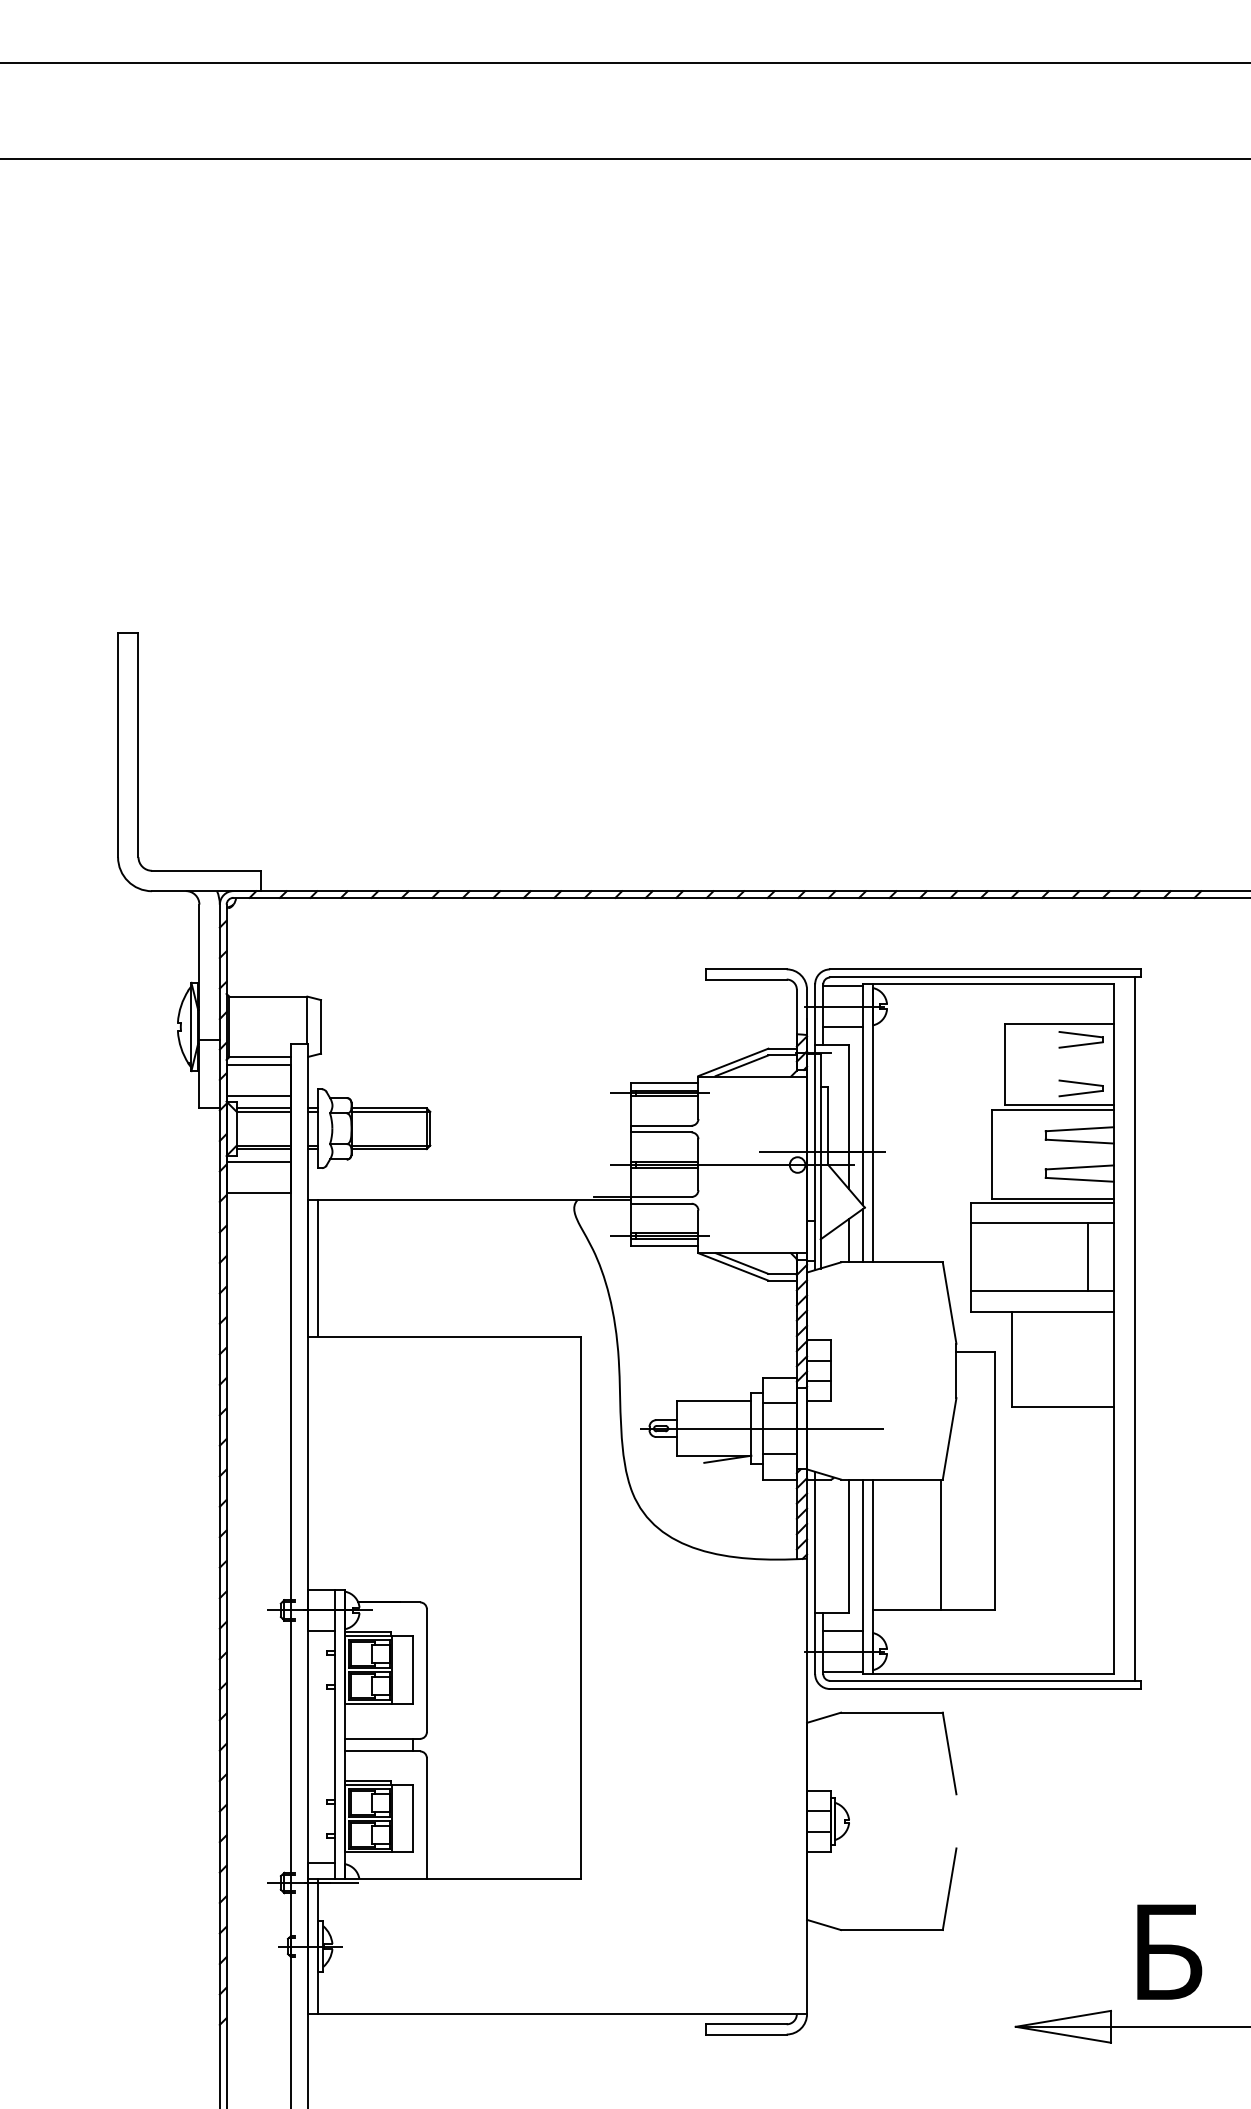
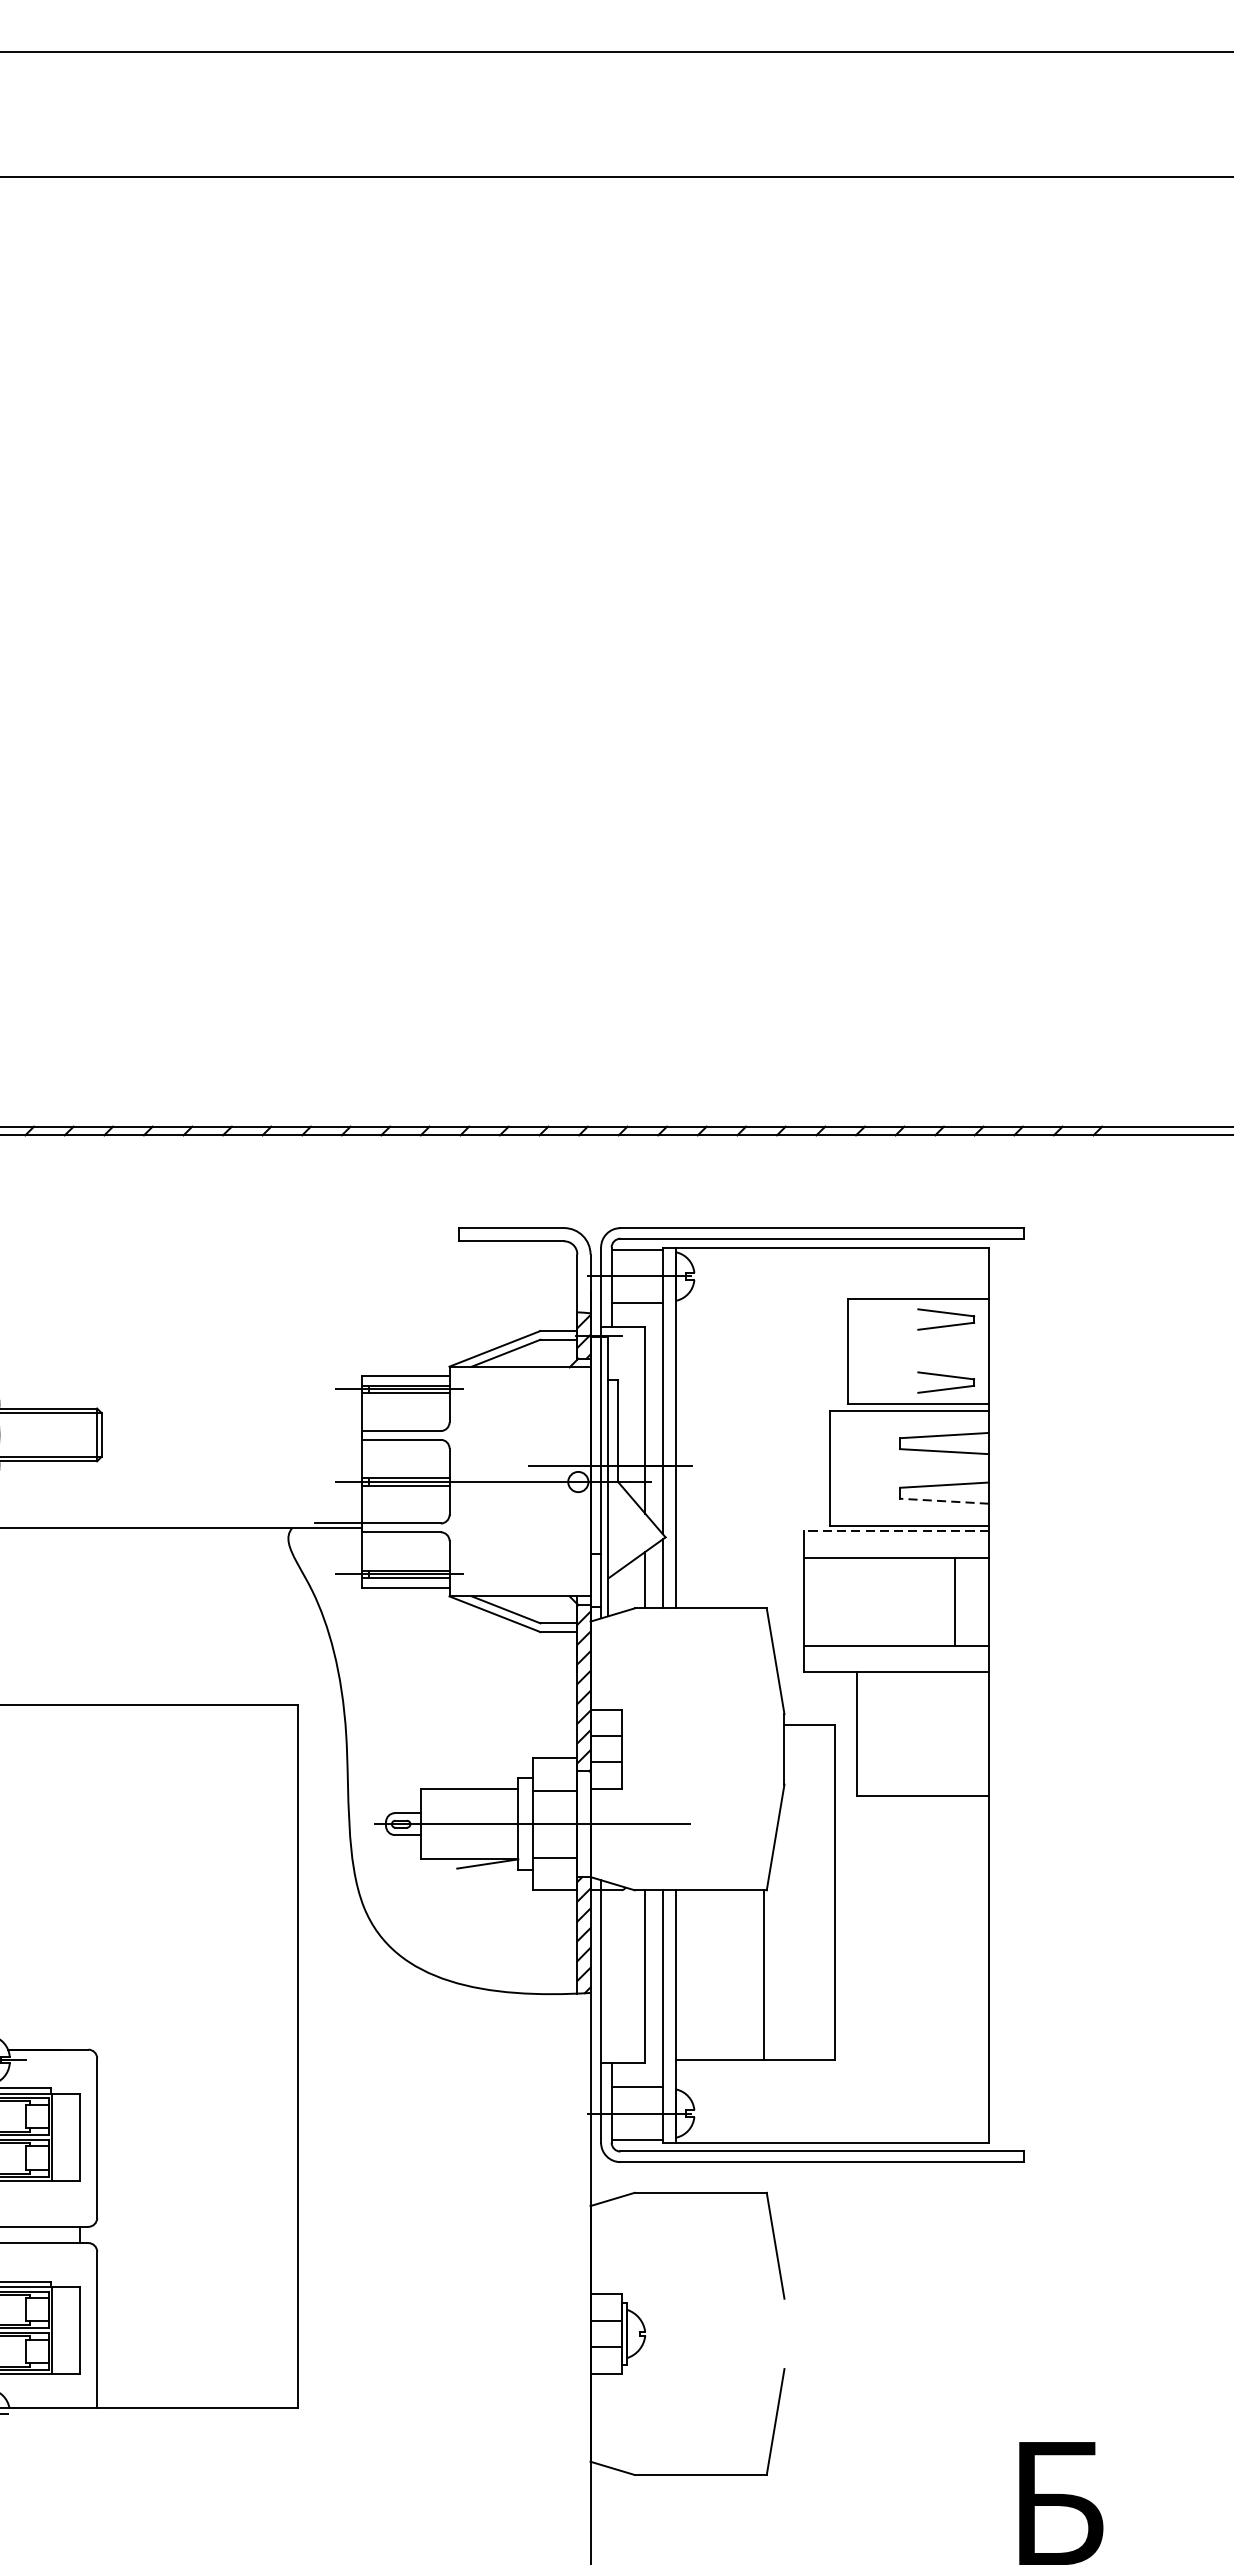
line: (1079, 1179) -> (944, 1500), solid -> dashed
line: (1042, 1203) -> (896, 1531), solid -> dashed
line: (1135, 1328) -> (1016, 1694), removed

